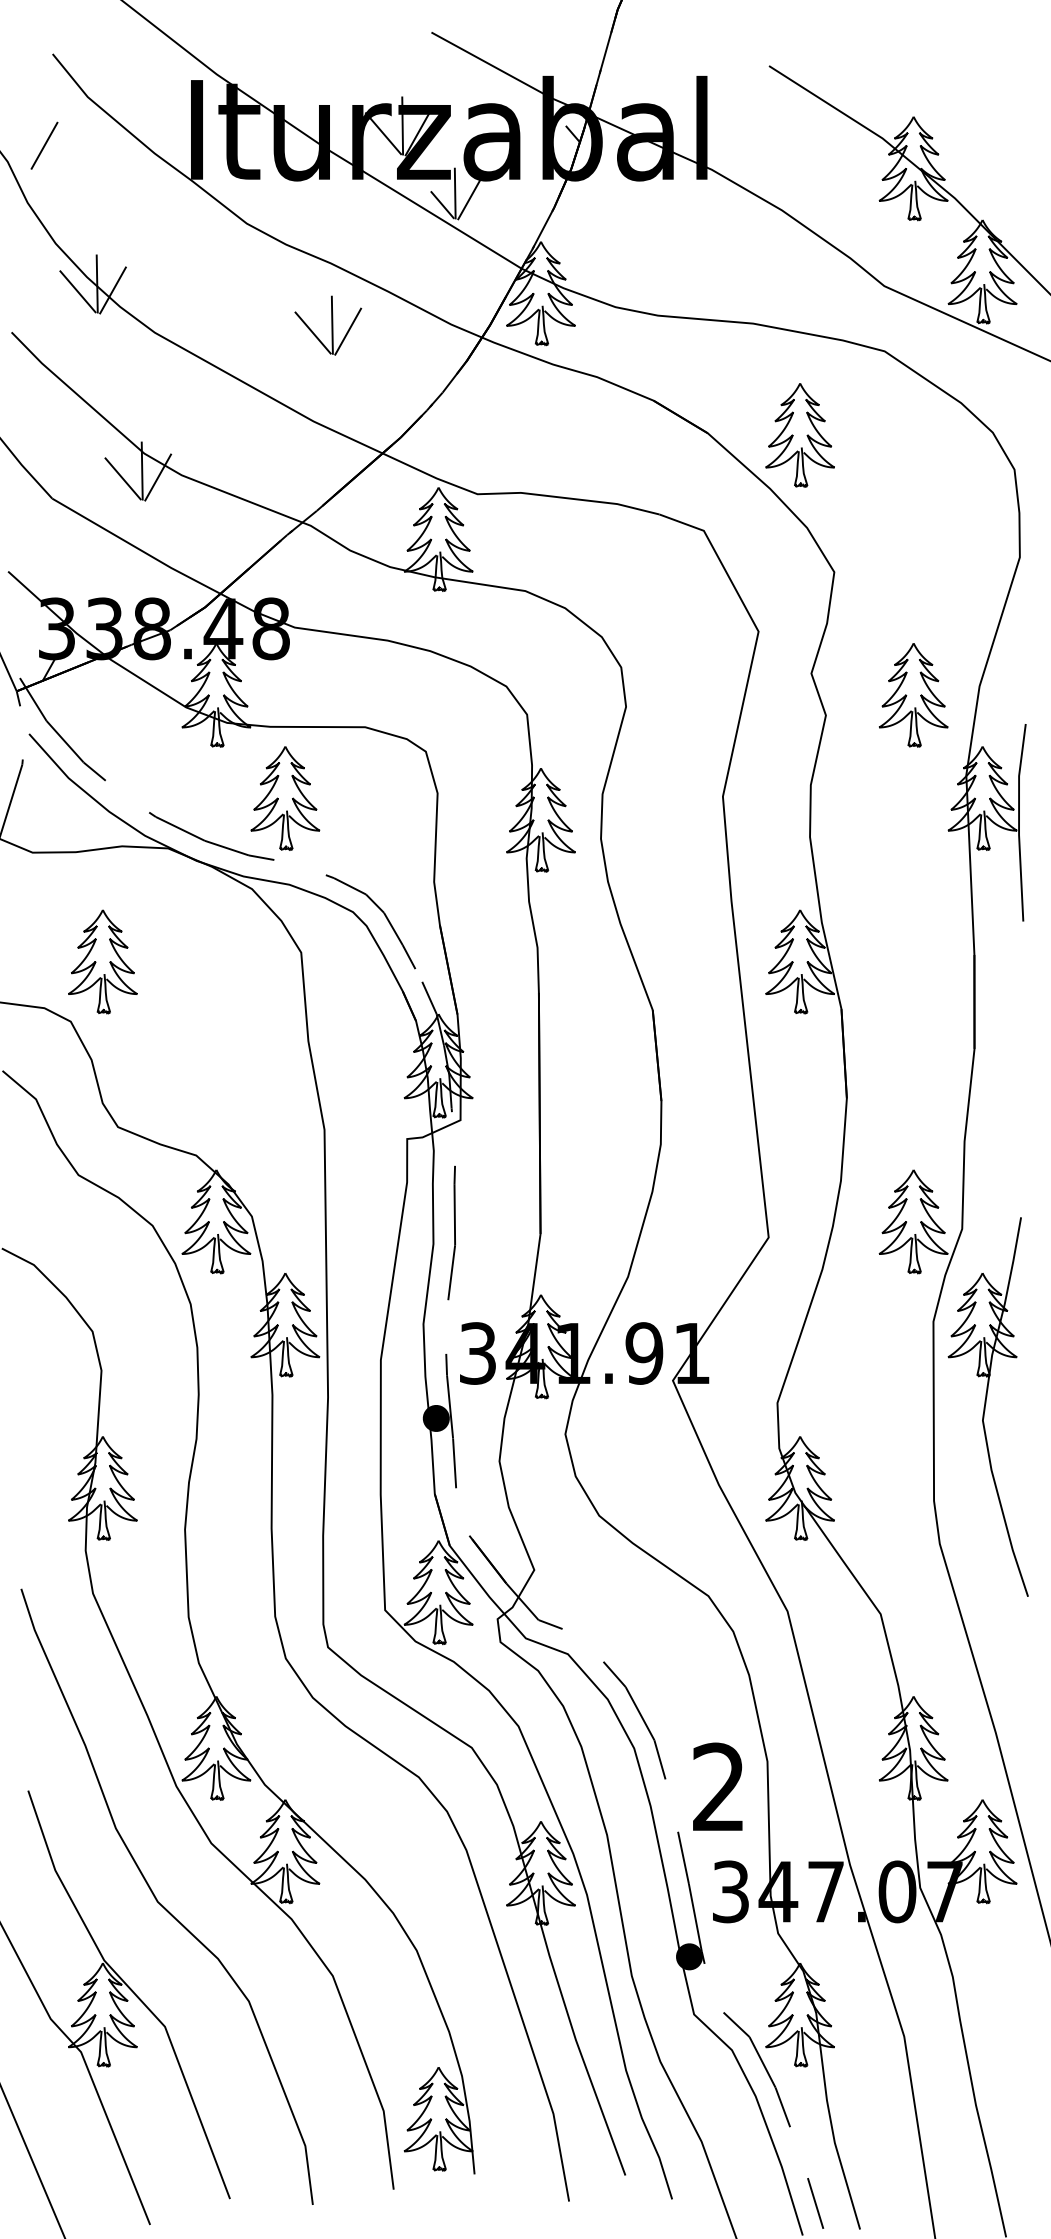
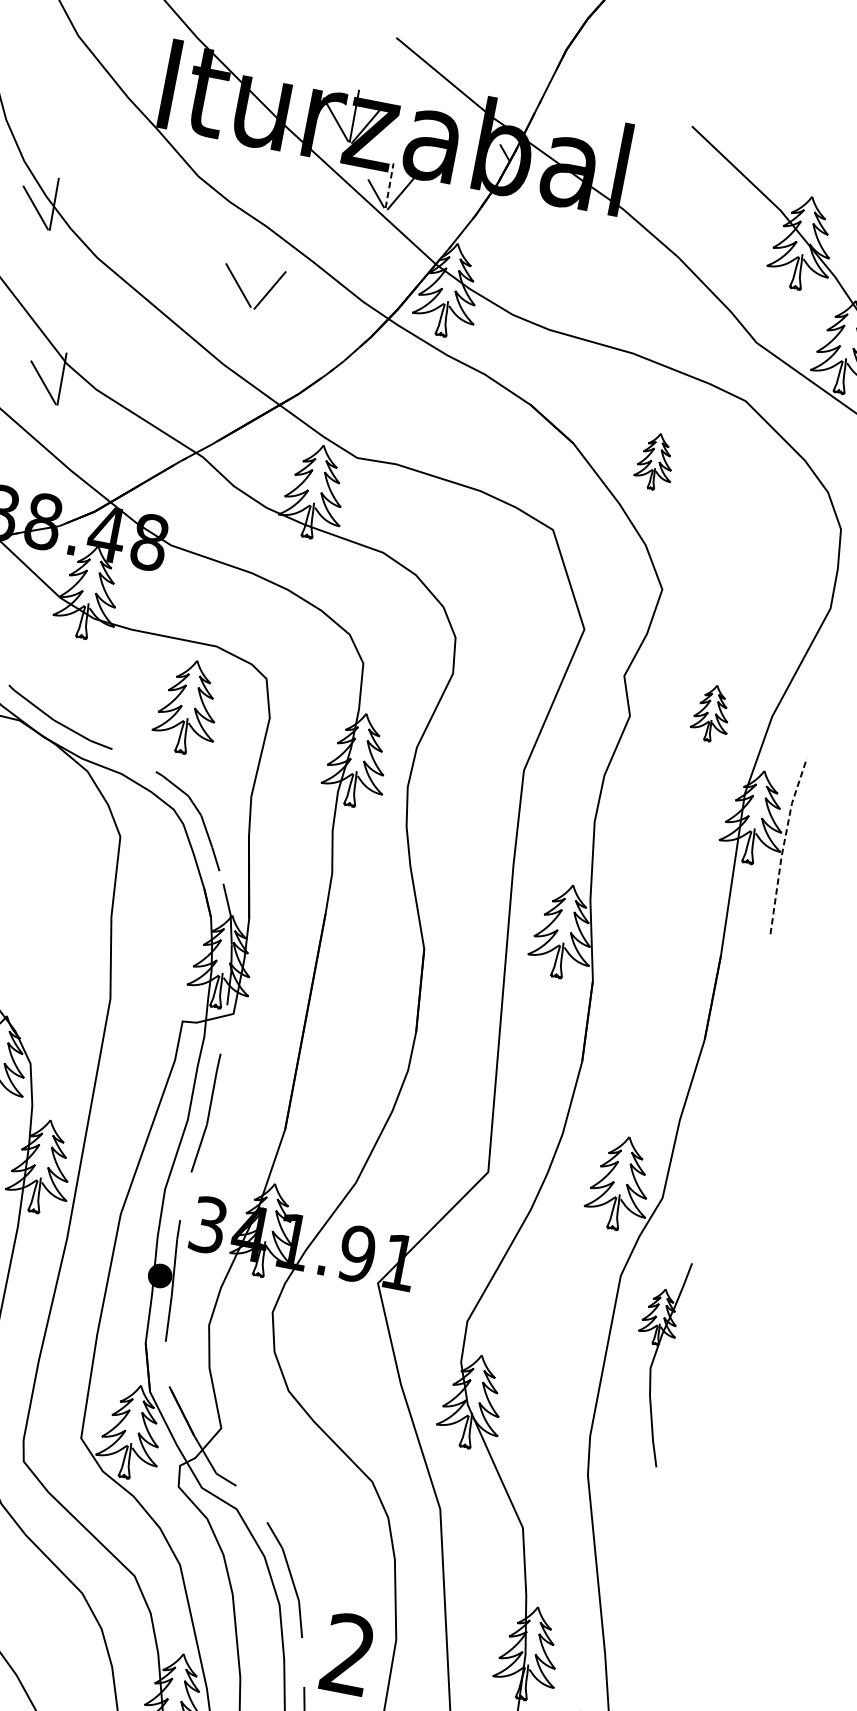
line: (44, 145) -> (31, 71), removed
line: (455, 193) -> (389, 185), solid -> dashed
line: (112, 290) -> (66, 212), removed
line: (331, 324) -> (256, 281), removed
part: (799, 435) -> (654, 461), size x0.6
line: (158, 477) -> (75, 387), removed
part: (913, 695) -> (711, 713), size x0.6
part: (285, 798) -> (188, 707), moved
line: (1019, 822) -> (784, 845), solid -> dashed
part: (987, 1406) -> (654, 1360), size x0.6

